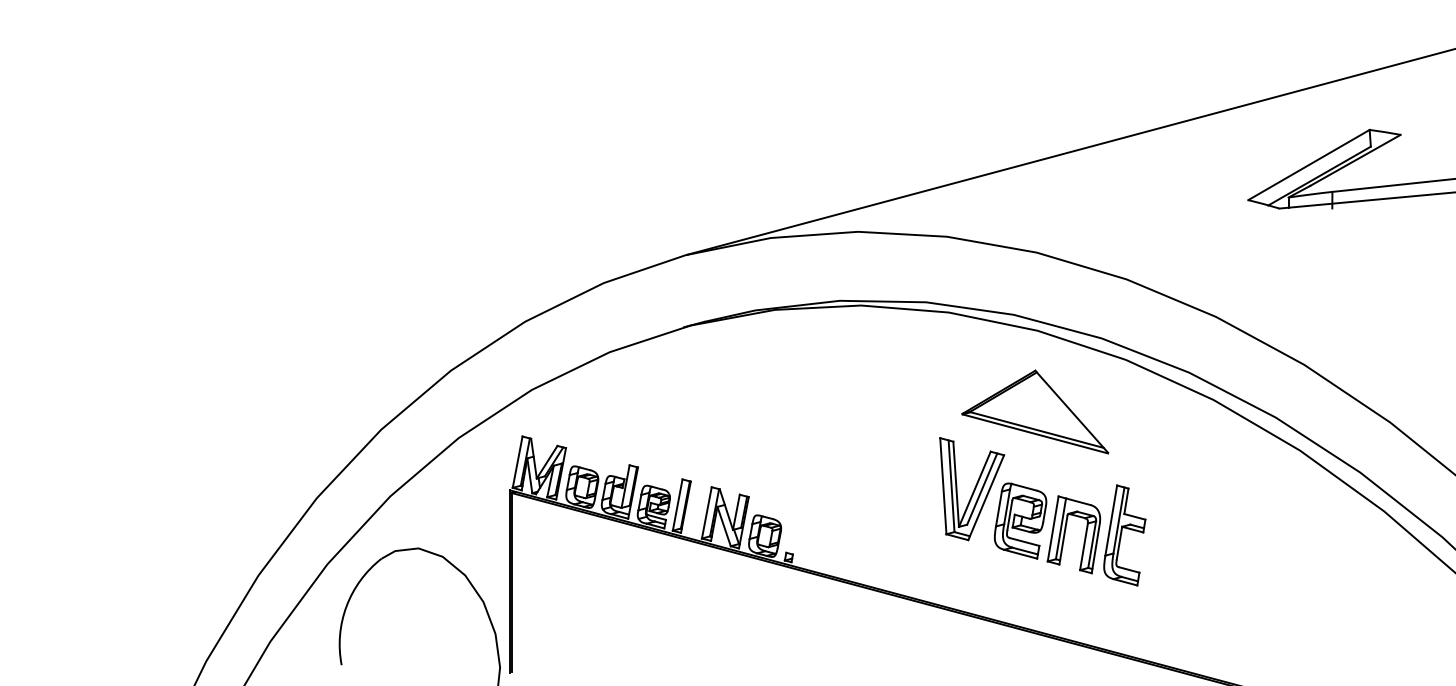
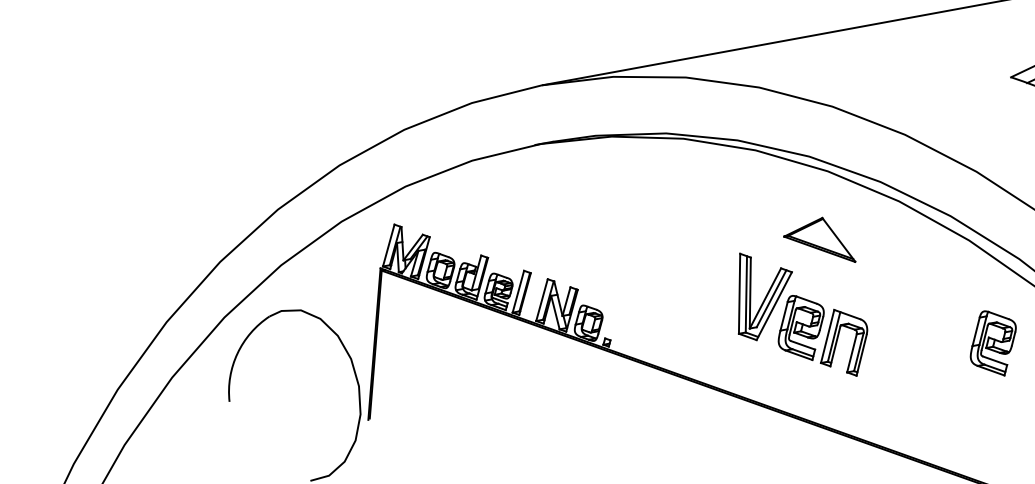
part: (1035, 411) -> (820, 238), size x0.6
part: (1252, 520) -> (993, 342), added
part: (1124, 535) -> (886, 346), removed

